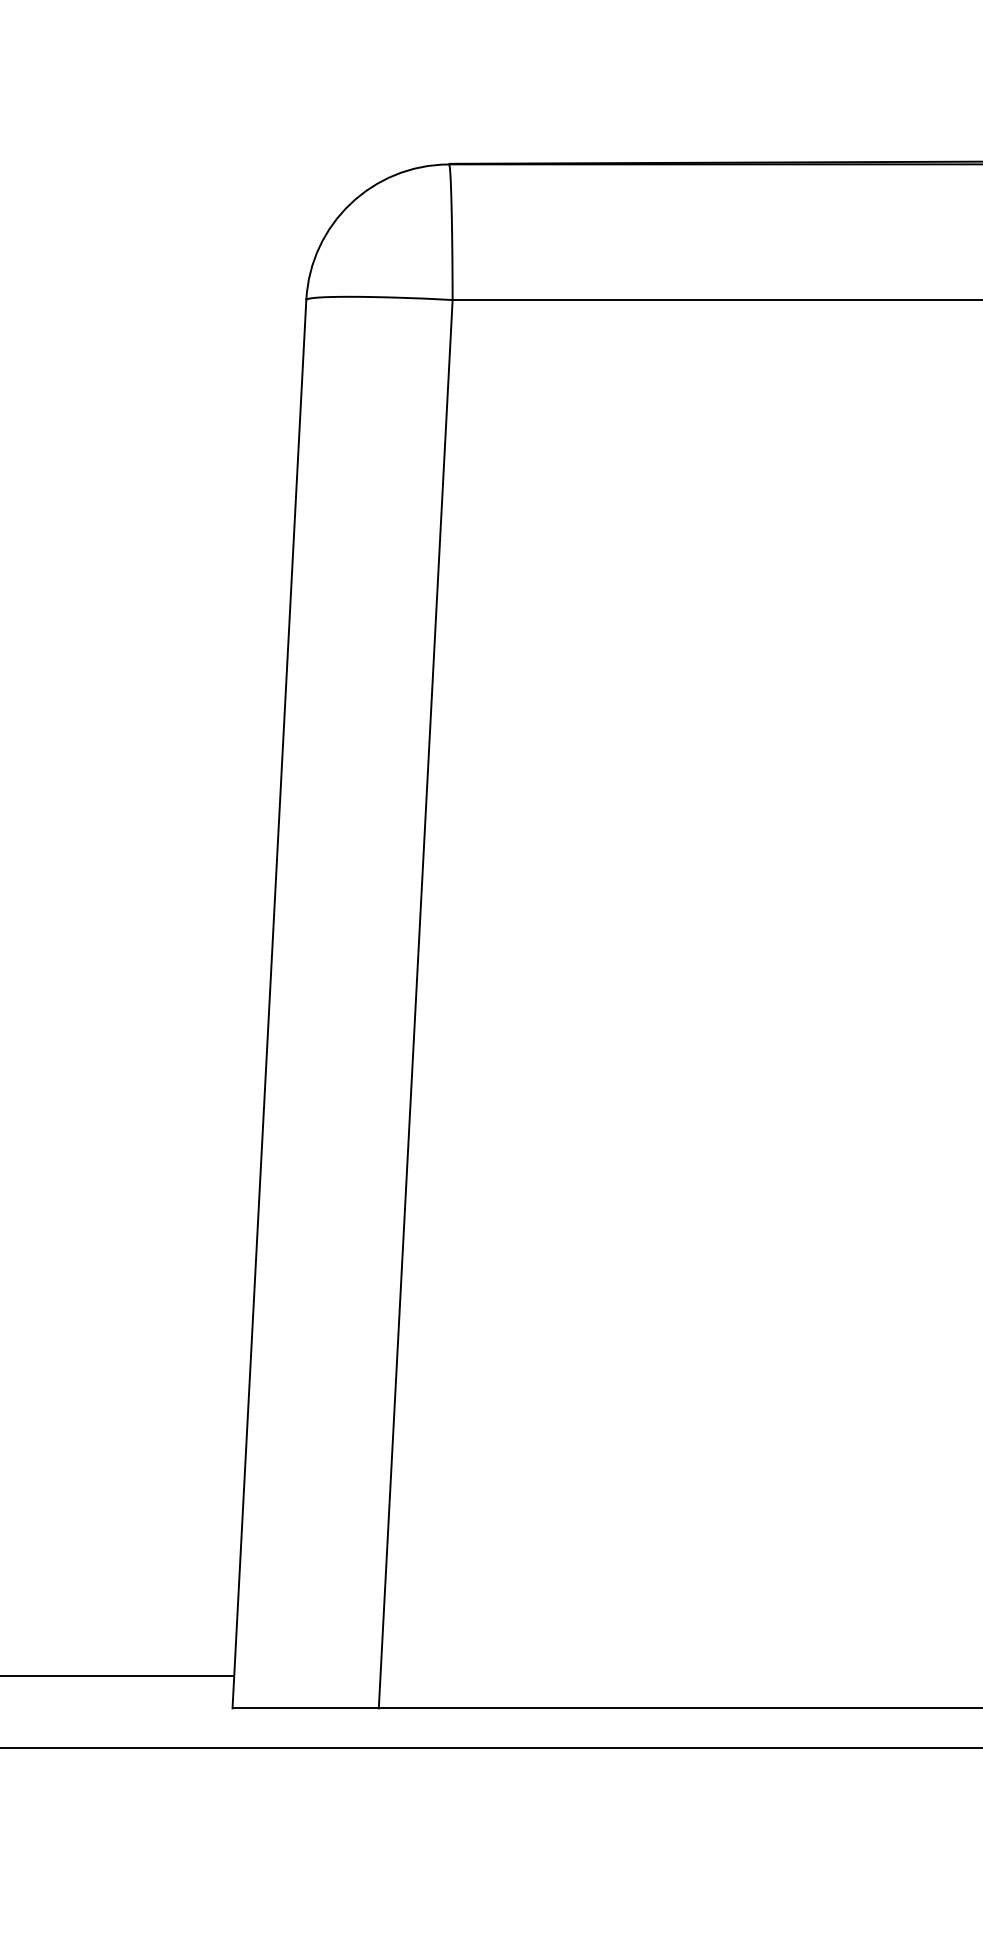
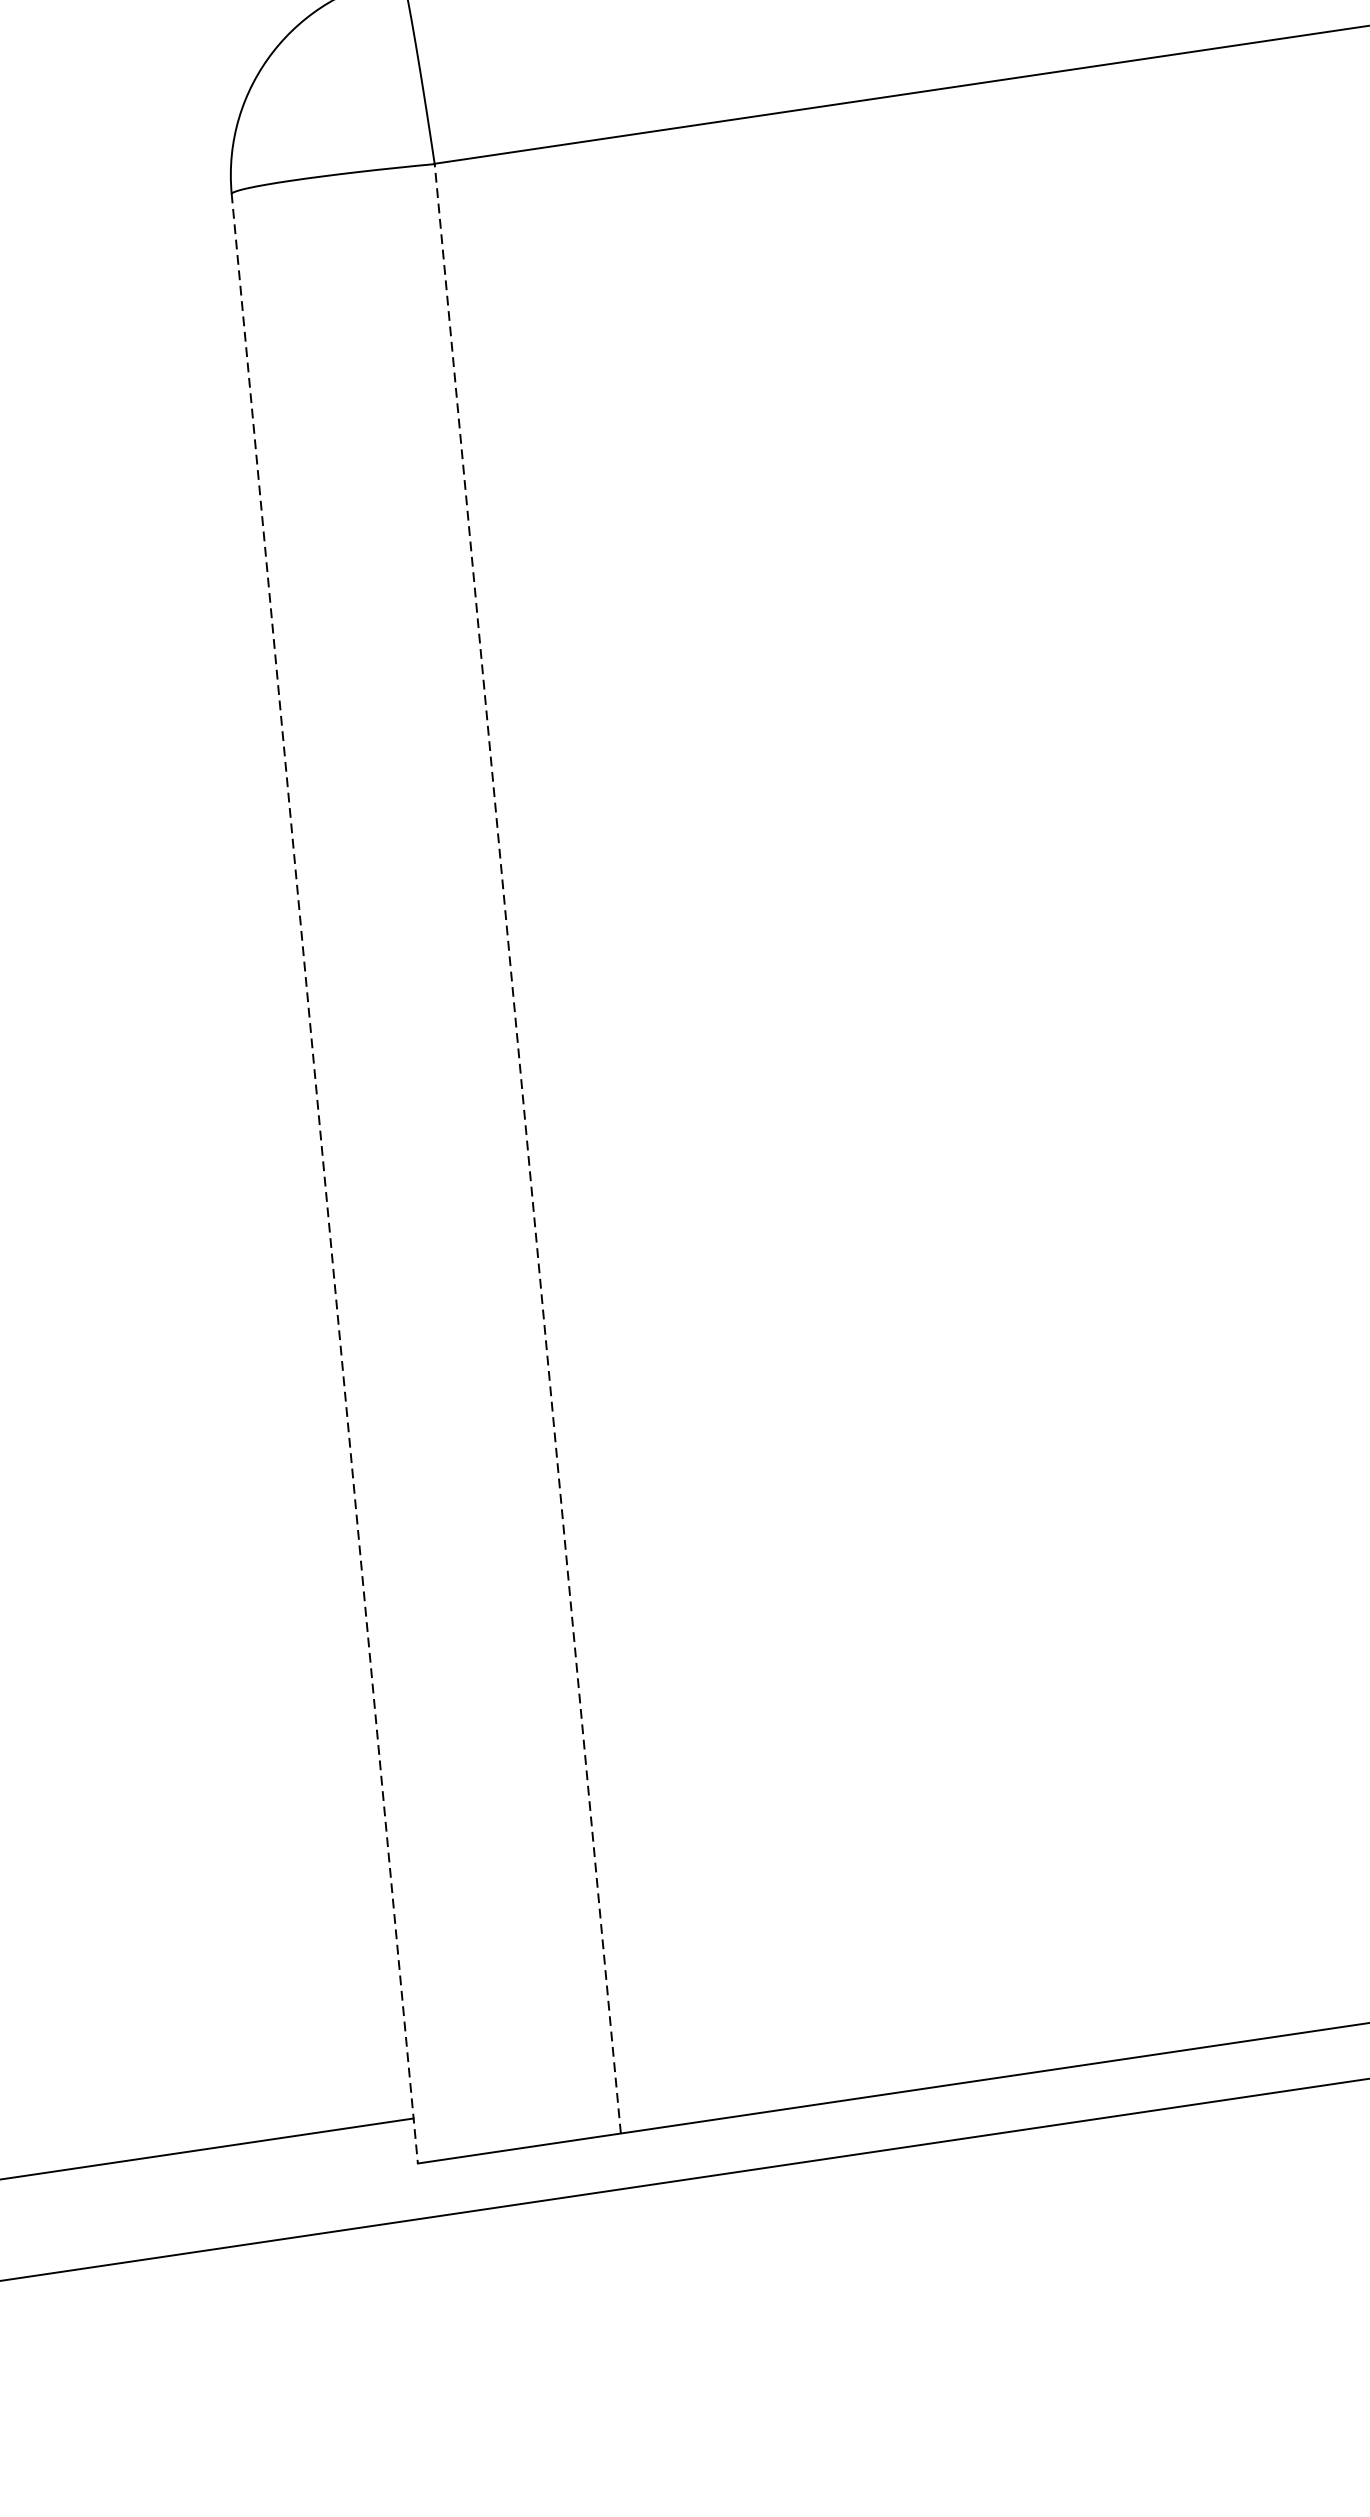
line: (415, 1003) -> (527, 1147), solid -> dashed
line: (269, 1004) -> (324, 1179), solid -> dashed

